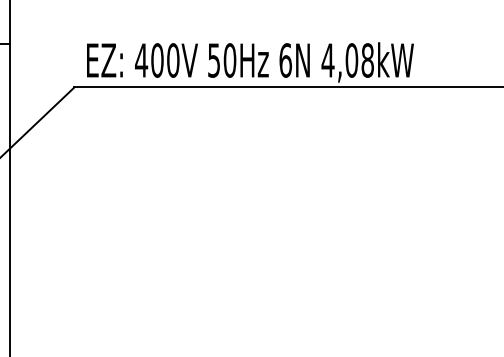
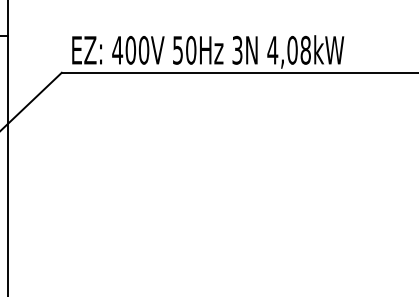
text: (285, 59) -> (237, 49), 6N -> 3N

